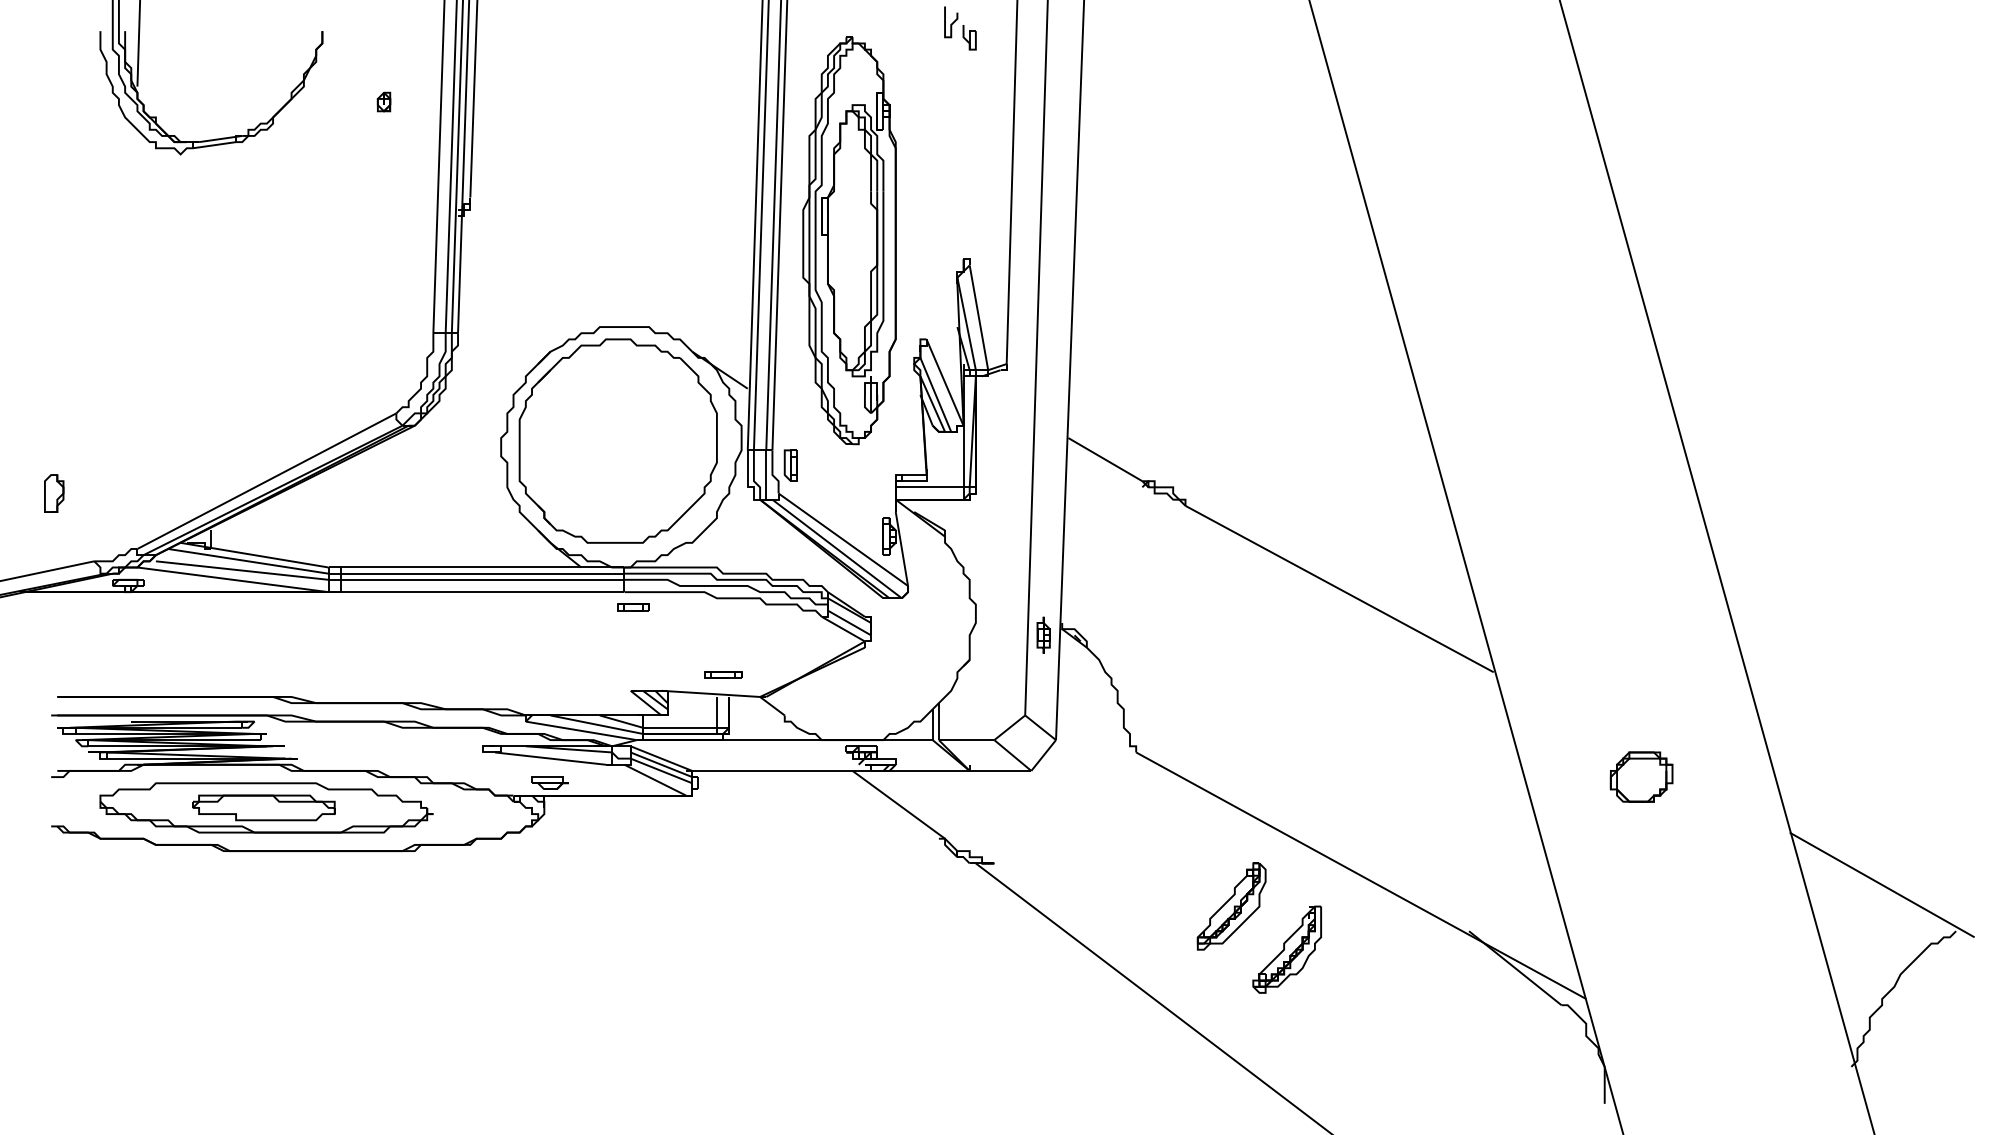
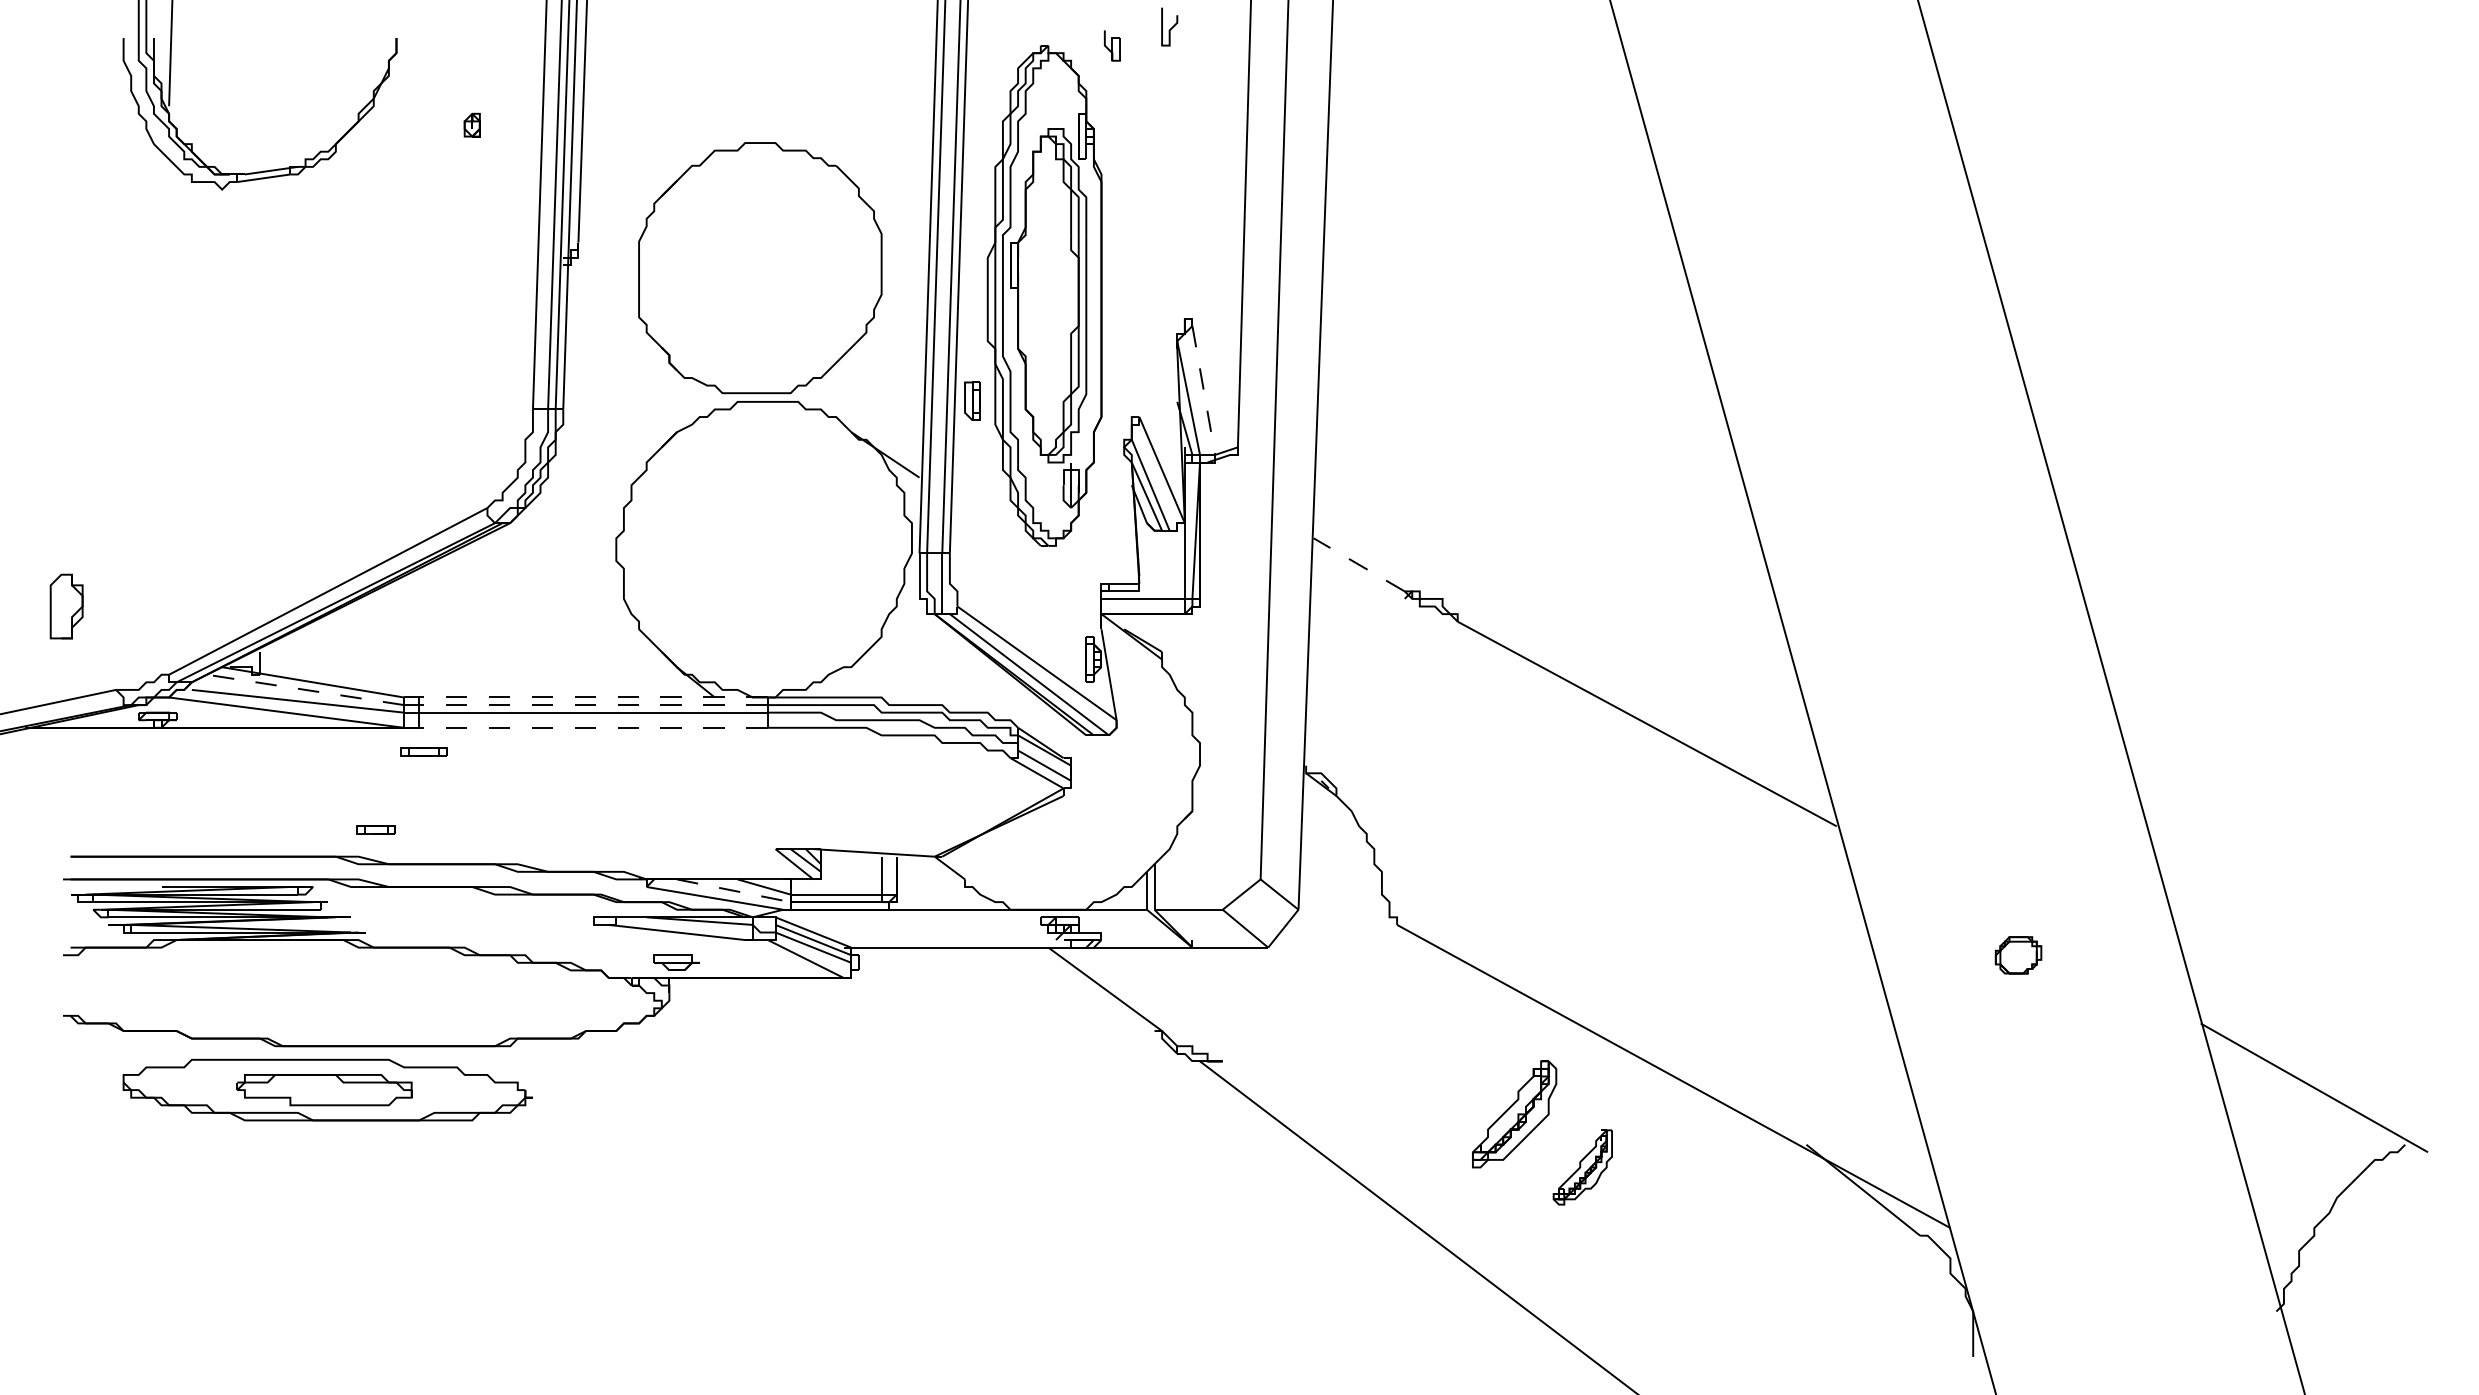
part: (969, 37) -> (1112, 45), moved
line: (978, 318) -> (1203, 391), solid -> dashed
part: (618, 441) -> (760, 268), moved
line: (1105, 459) -> (1359, 564), solid -> dashed
part: (790, 465) -> (972, 400), moved
part: (53, 493) -> (66, 606), size x1.4
line: (248, 560) -> (305, 689), solid -> dashed
line: (482, 567) -> (593, 697), solid -> dashed
line: (482, 574) -> (593, 705), solid -> dashed
line: (482, 591) -> (593, 727), solid -> dashed
part: (633, 607) -> (375, 829), moved
part: (1042, 635) -> (1282, 780), removed
part: (722, 674) -> (423, 751), moved
line: (596, 724) -> (733, 890), solid -> dashed
part: (1641, 777) -> (2018, 955), size x0.6
part: (266, 807) -> (327, 1089), moved
part: (1286, 949) -> (1582, 1167), size x0.7

